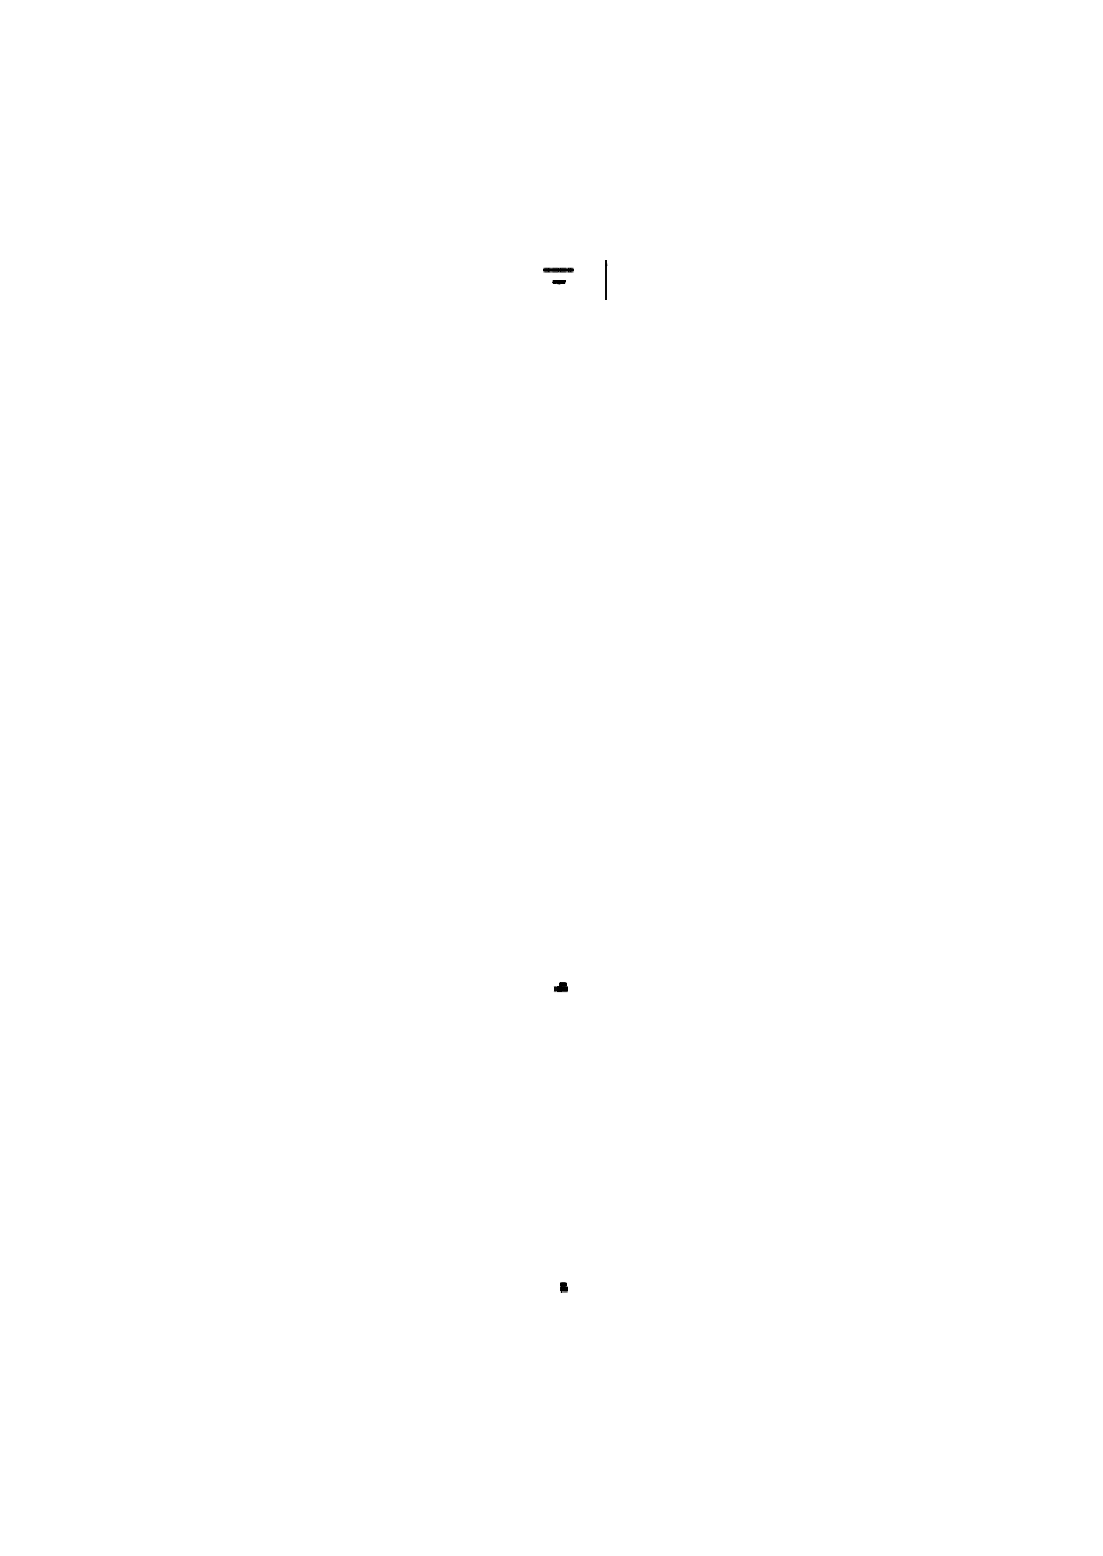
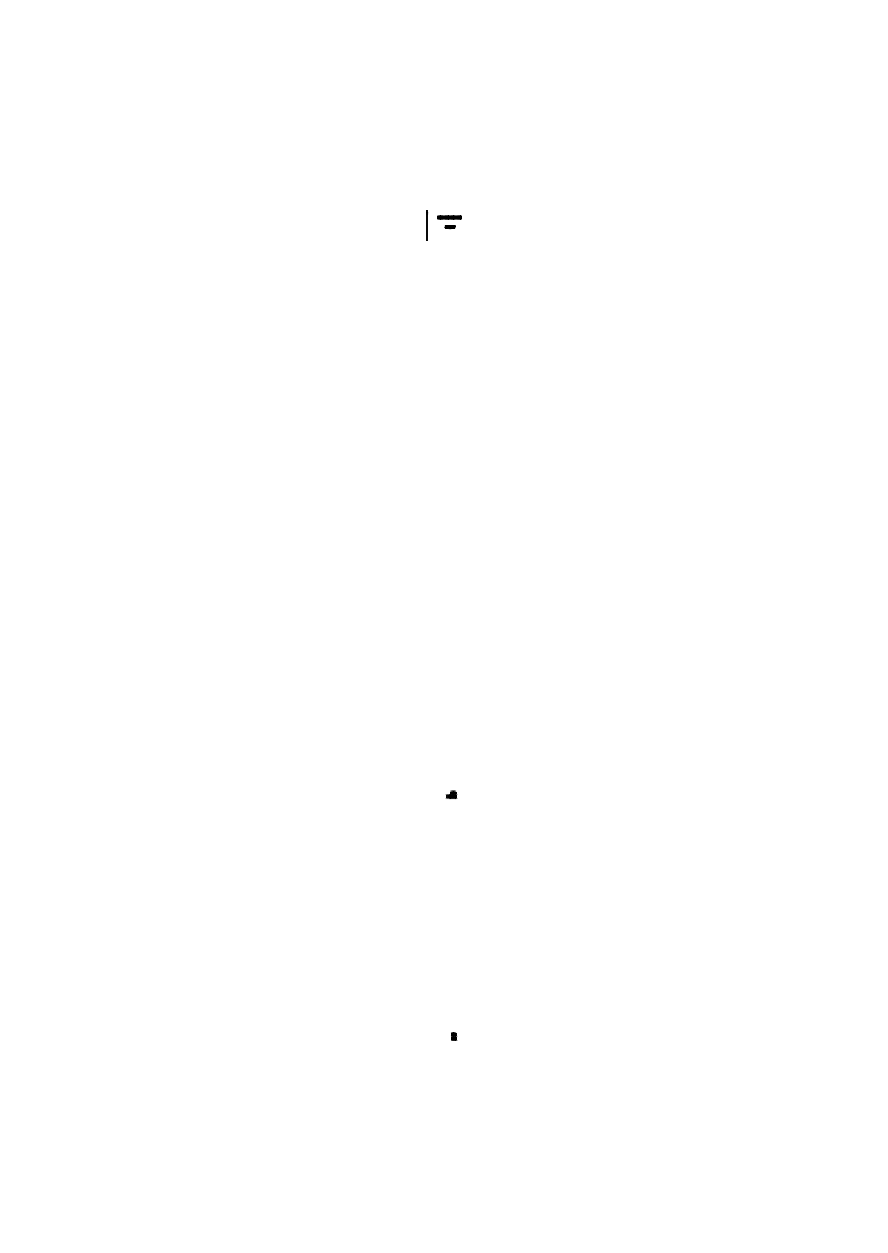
line: (606, 279) -> (427, 225), moved

